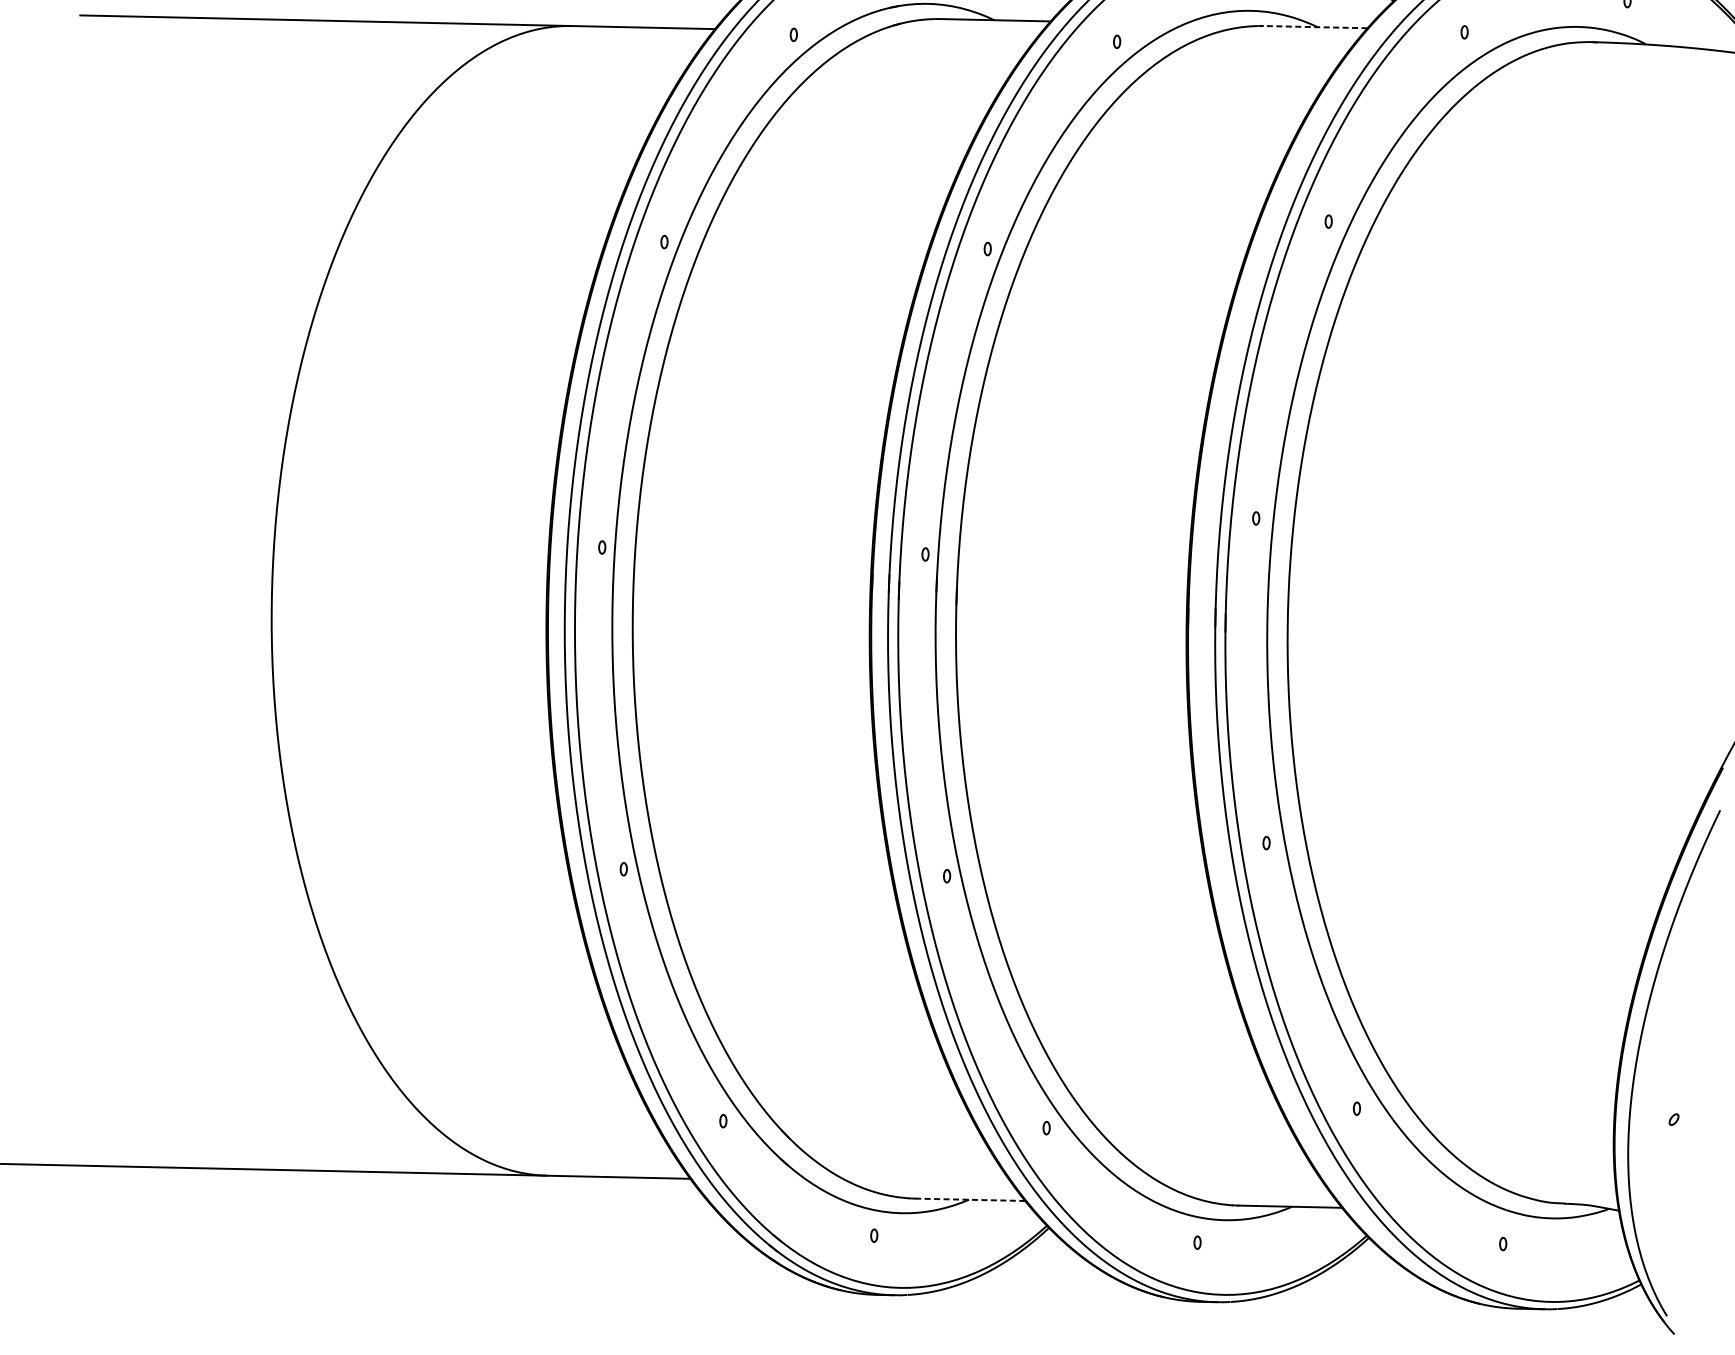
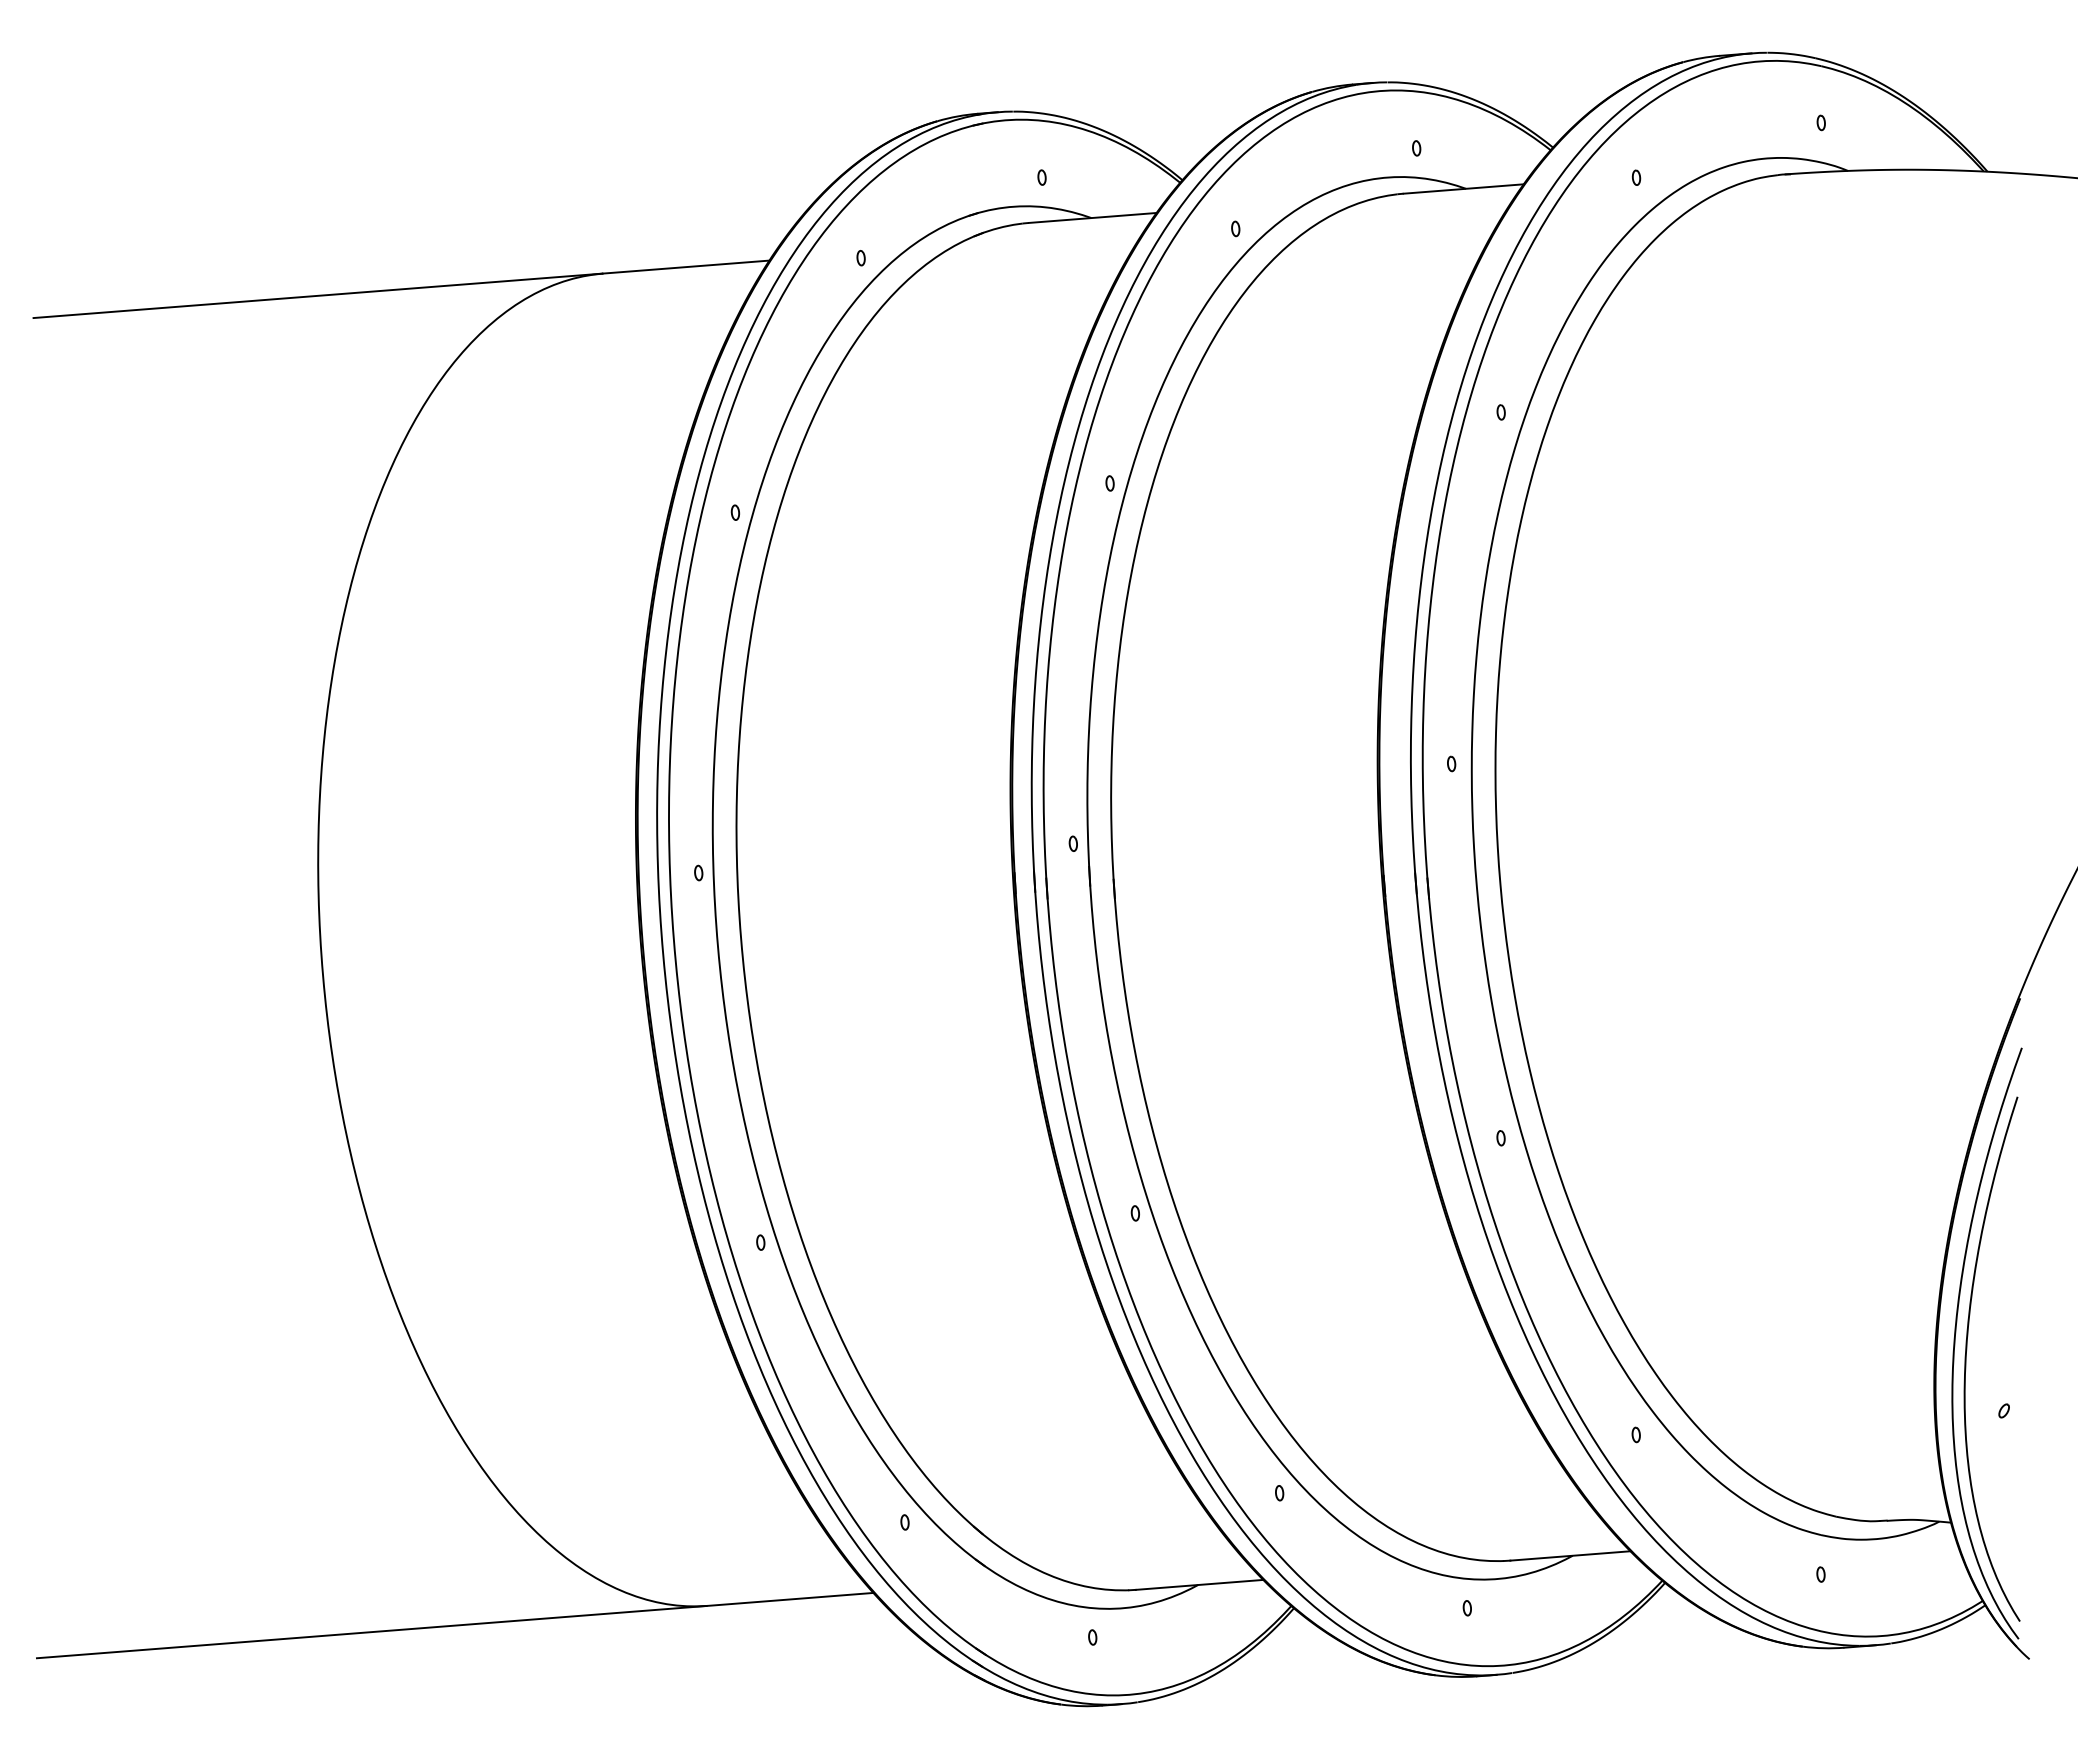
line: (1315, 27) -> (1463, 189), dashed -> solid
curve: (1646, 1071) -> (1966, 1358), added
line: (970, 1199) -> (1199, 1584), dashed -> solid

